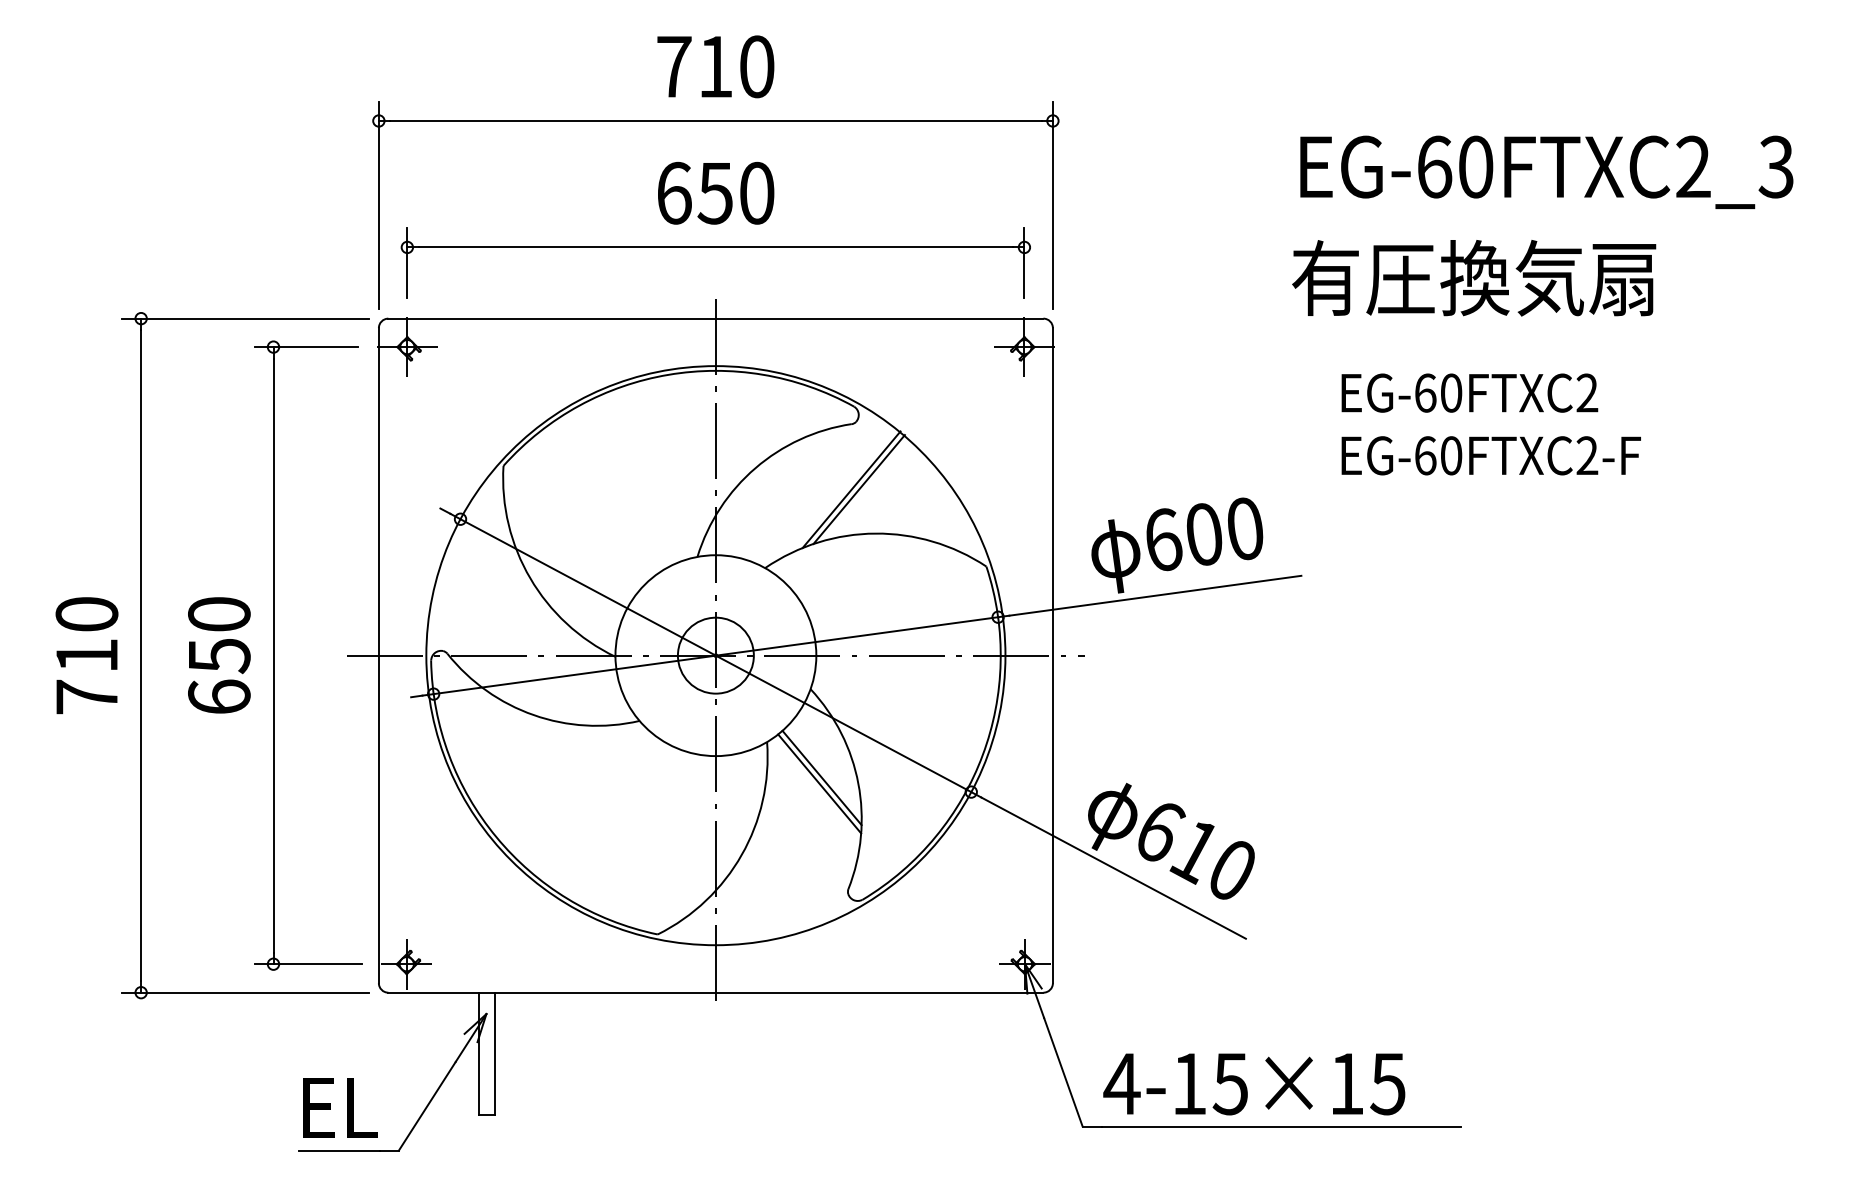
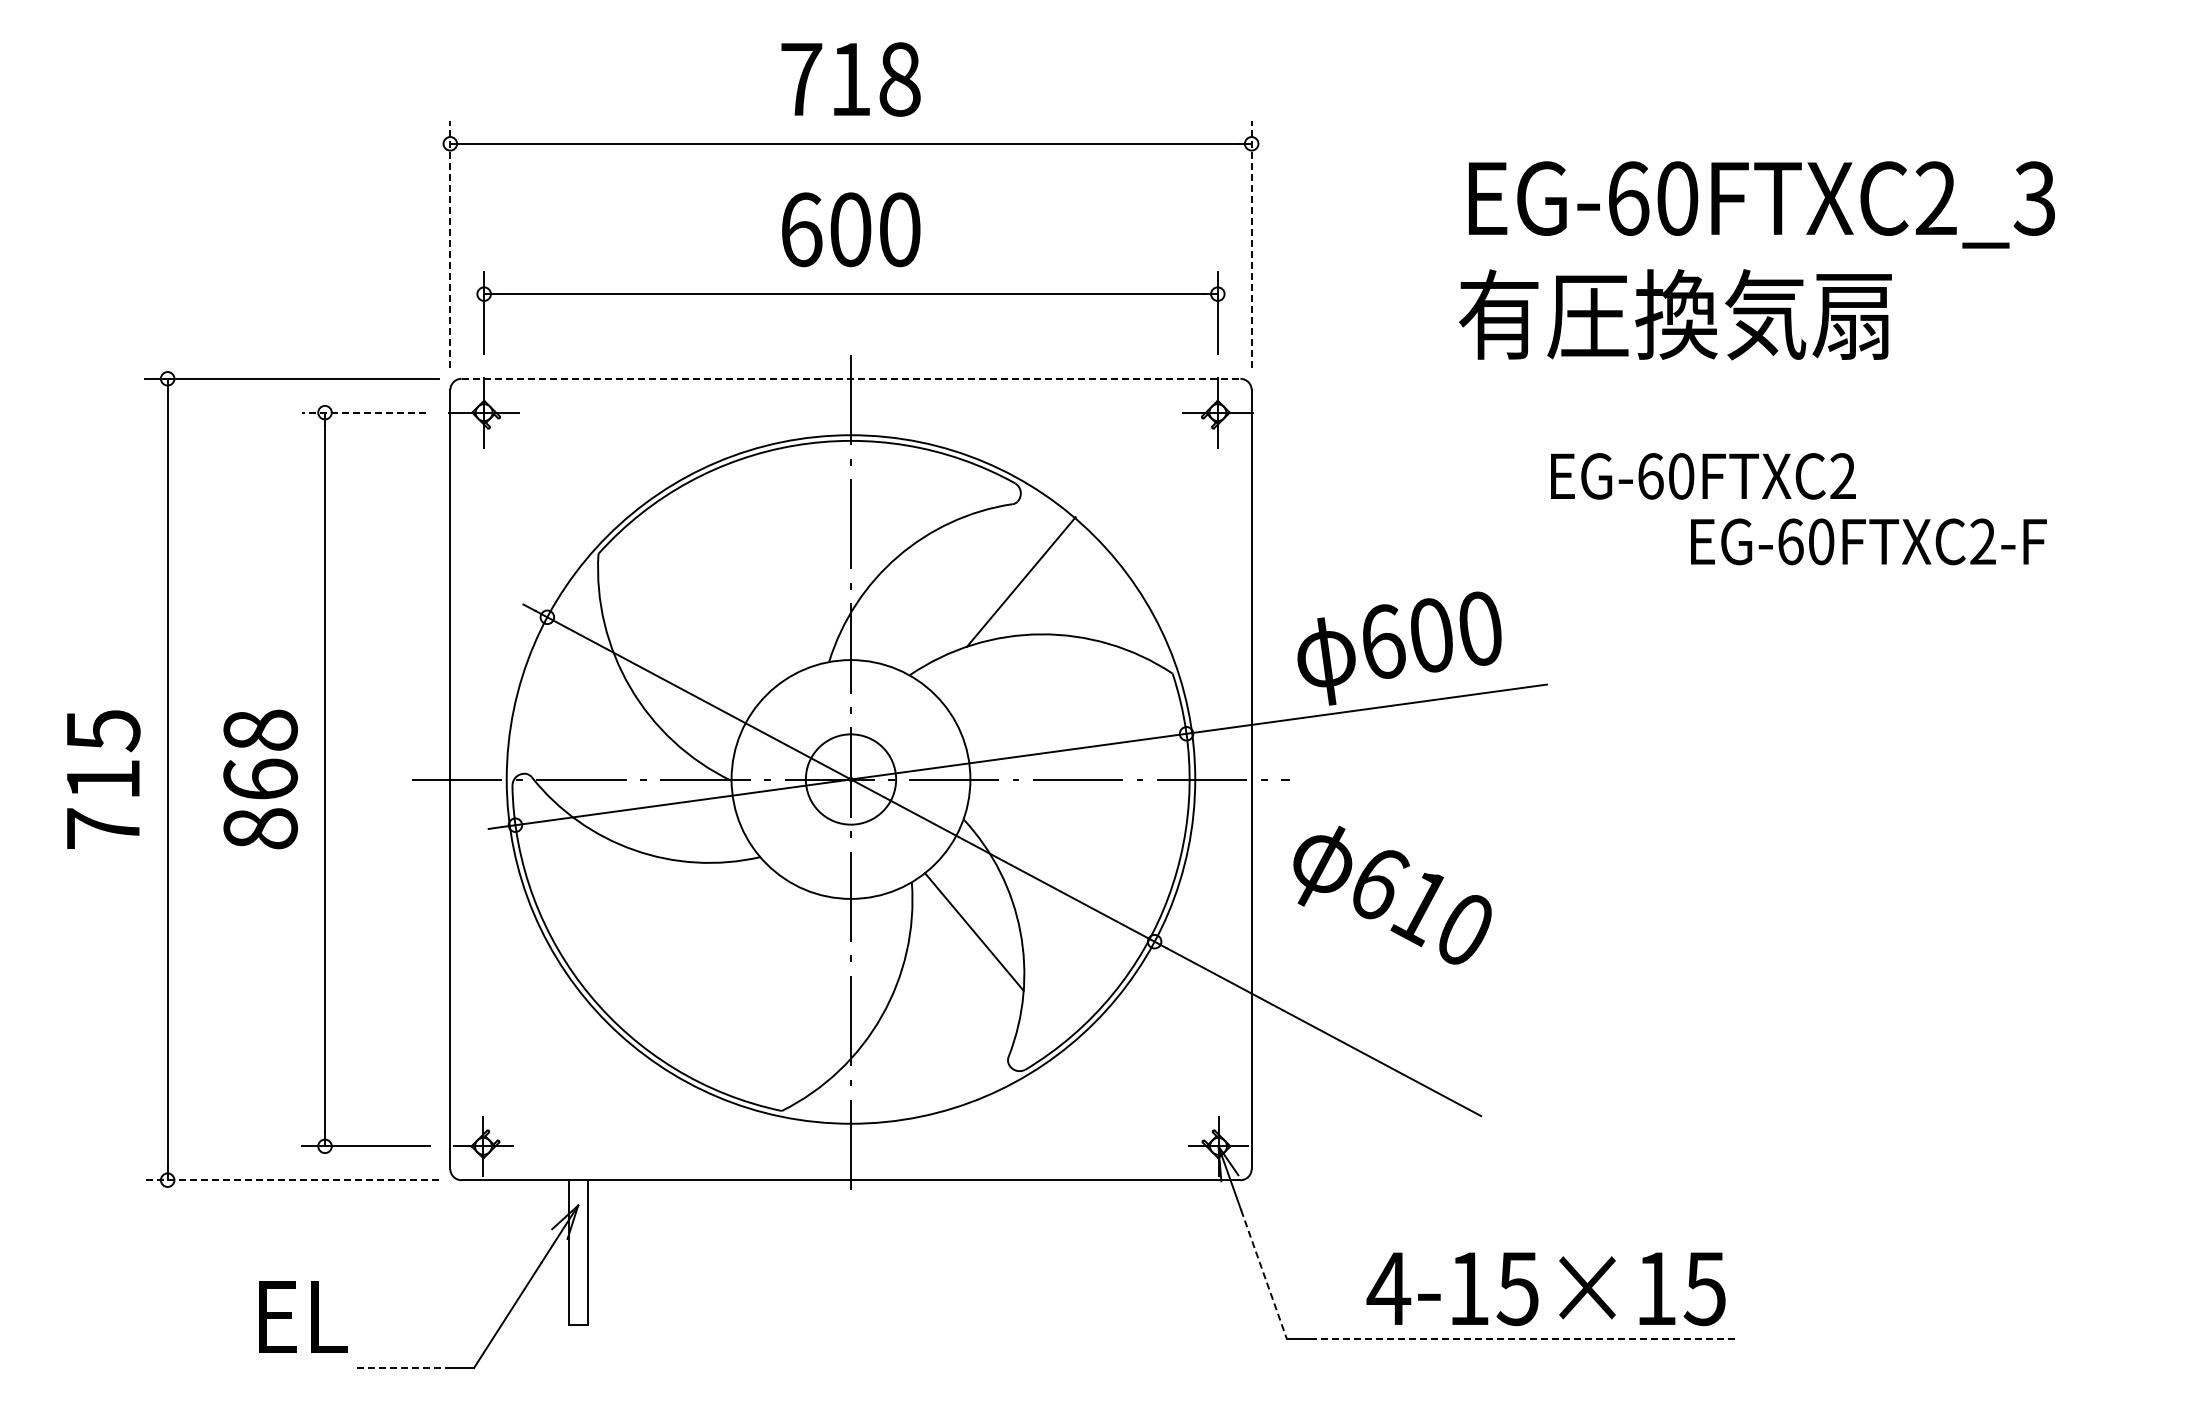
text: (756, 66) -> (899, 79), 710 -> 718
text: (1546, 172) -> (1761, 204), moved
text: (715, 193) -> (850, 229), 650 -> 600
line: (379, 204) -> (450, 243), solid -> dashed
line: (1052, 204) -> (1251, 243), solid -> dashed
text: (1474, 278) -> (1675, 314), moved
line: (716, 318) -> (851, 378), solid -> dashed
line: (306, 346) -> (364, 412), solid -> dashed
text: (1469, 393) -> (1703, 476), moved
text: (1490, 455) -> (1868, 541), moved
line: (851, 489) -> (1012, 581), removed
text: (87, 615) -> (103, 731), 710 -> 715
text: (219, 655) -> (260, 779), 650 -> 868
line: (822, 777) -> (977, 924), removed
text: (1171, 840) -> (1392, 894), moved
line: (246, 992) -> (292, 1180), solid -> dashed
line: (1063, 1072) -> (1264, 1274), solid -> dashed
text: (1253, 1084) -> (1545, 1289), moved
text: (340, 1107) -> (303, 1316), moved
line: (1281, 1126) -> (1523, 1339), solid -> dashed
line: (338, 1150) -> (402, 1367), solid -> dashed

